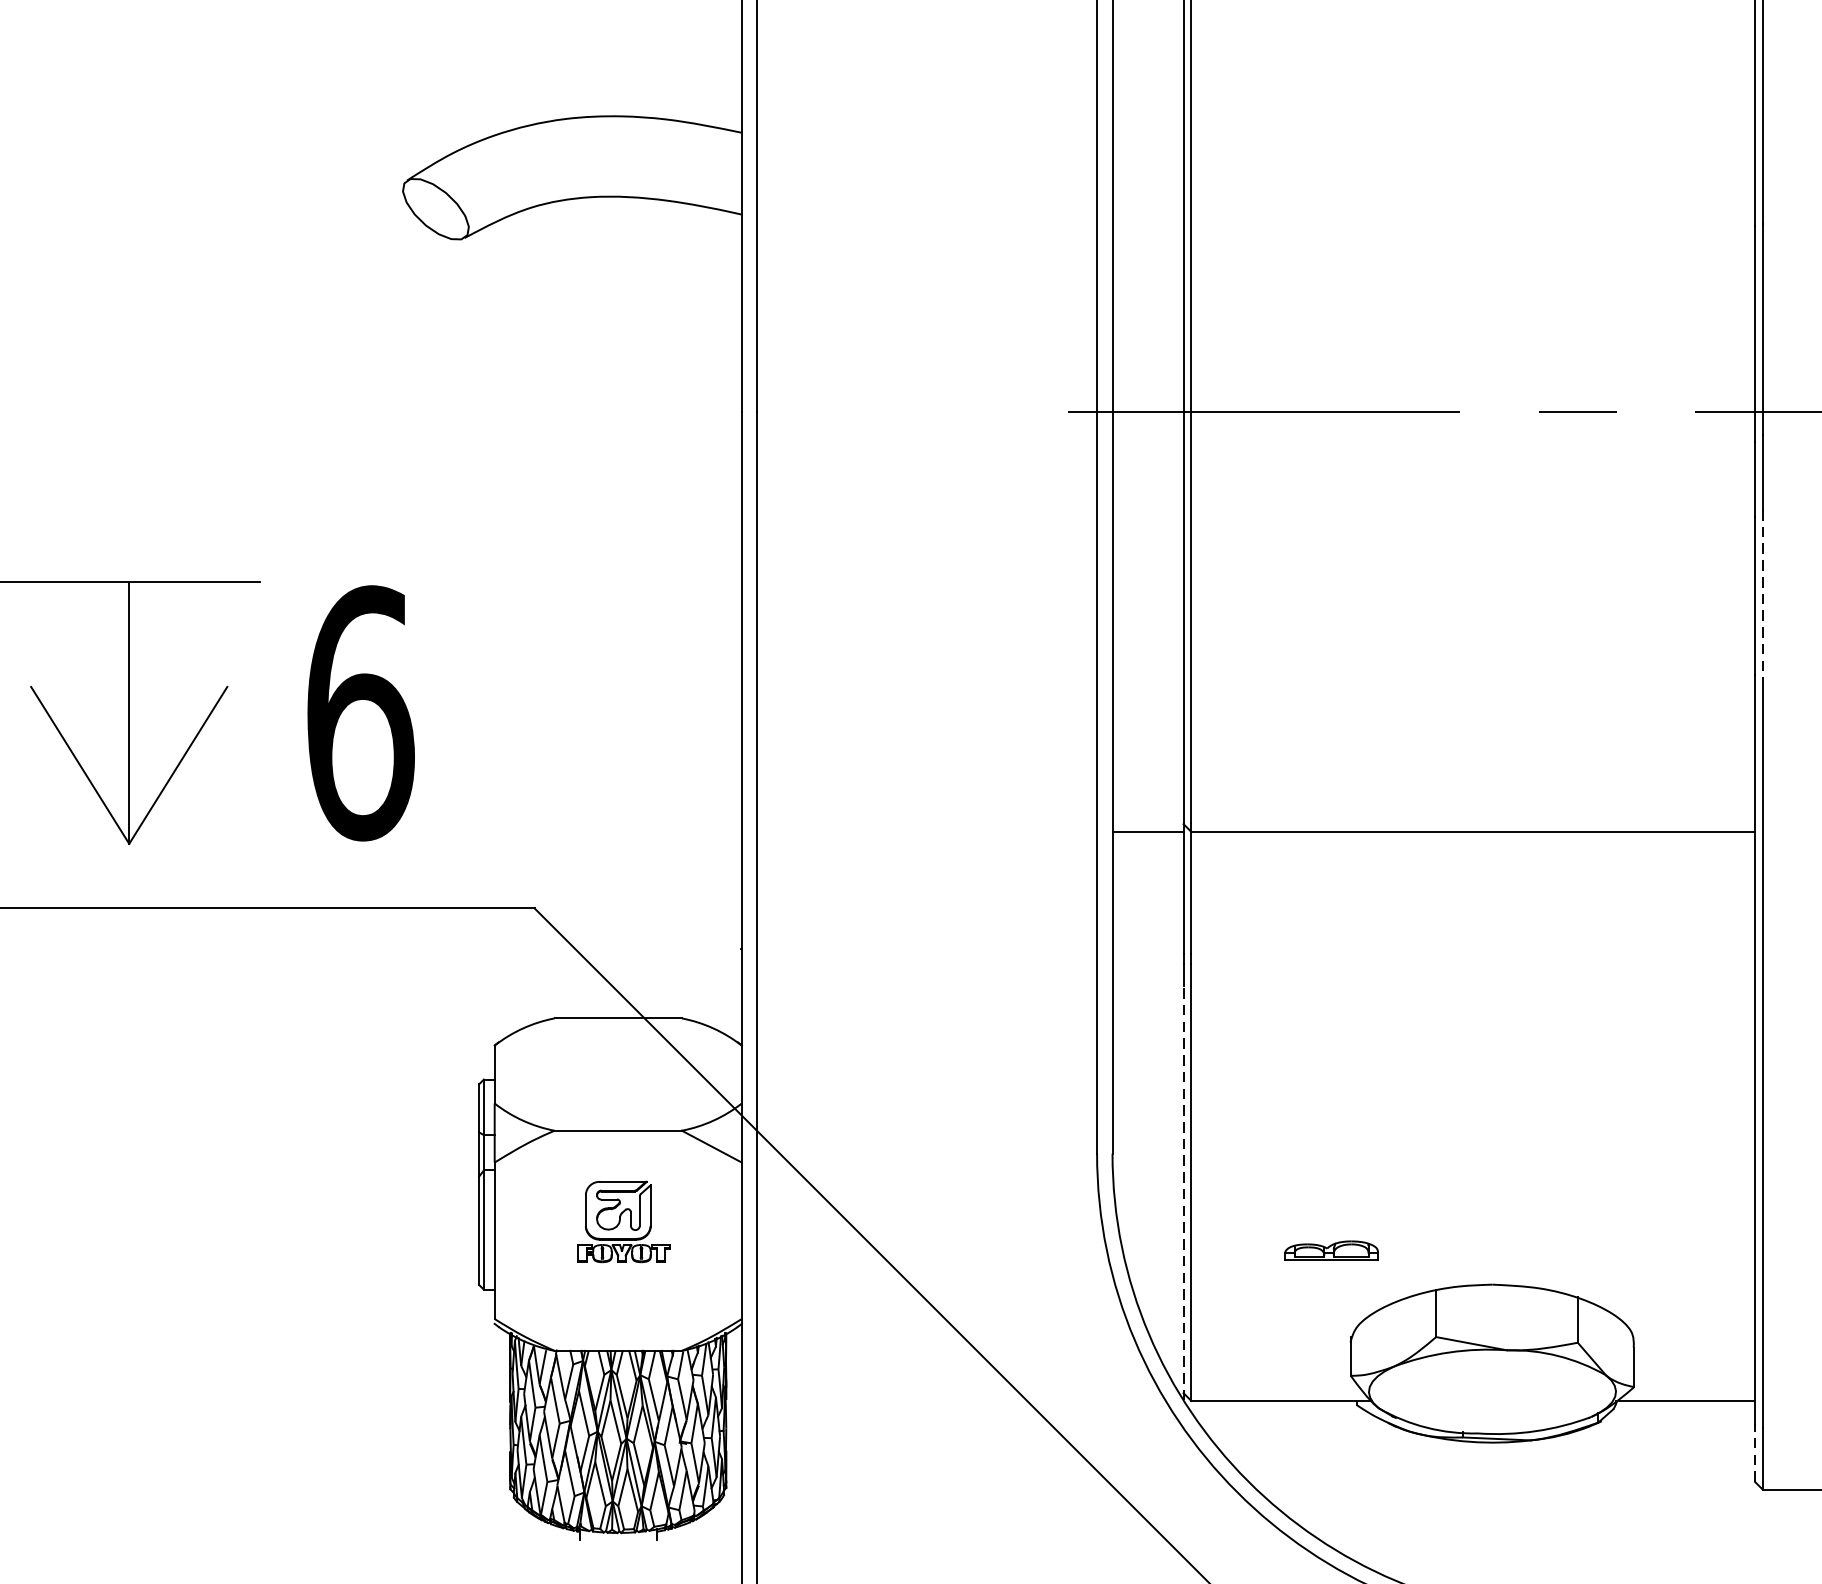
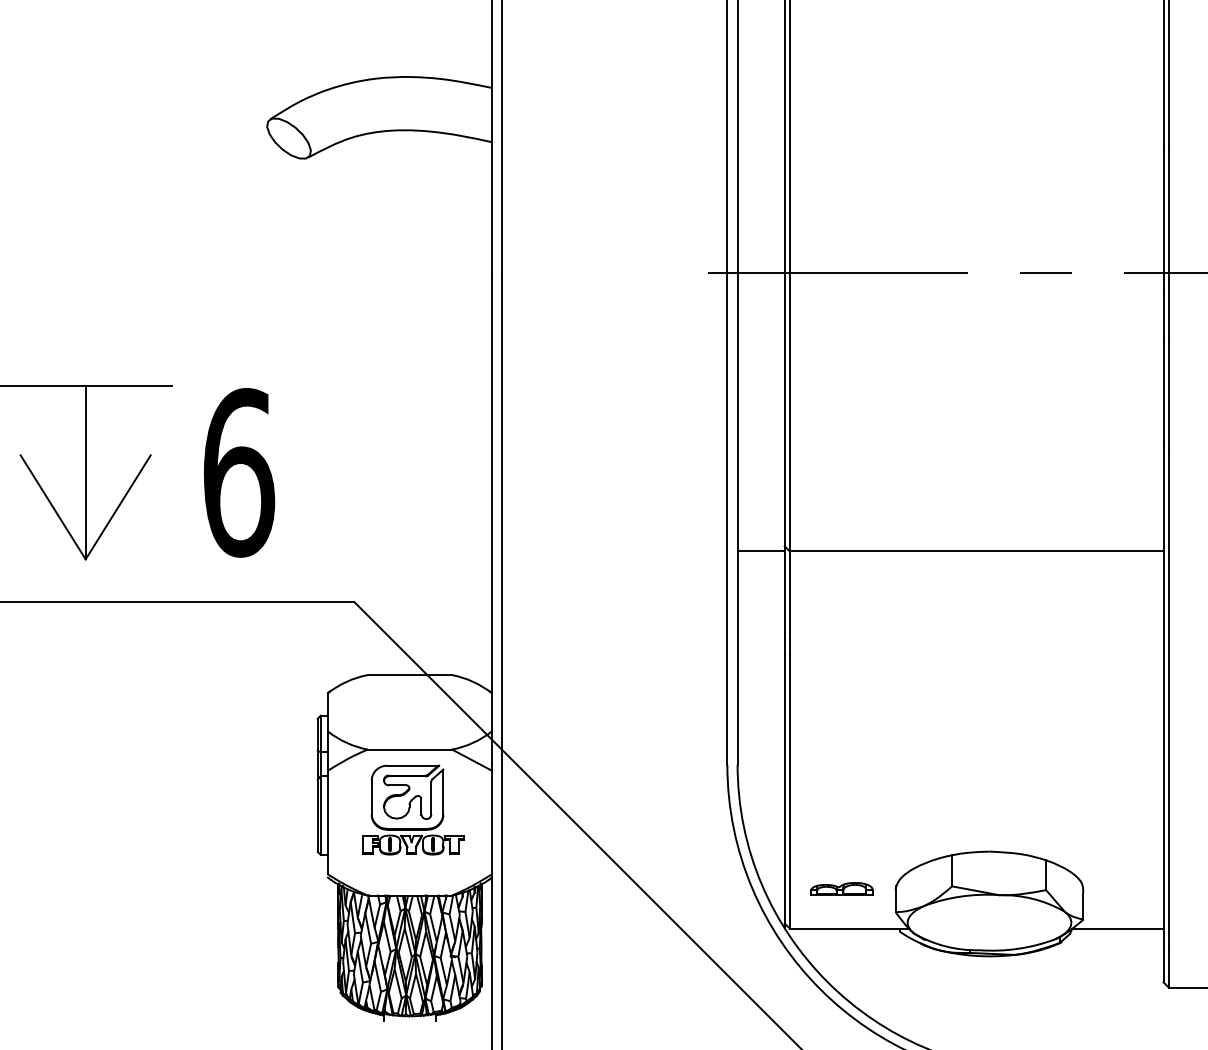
line: (1762, 595) -> (1168, 394), dashed -> solid
line: (1183, 1192) -> (784, 790), dashed -> solid
part: (623, 1221) -> (413, 809), size x1.67
part: (1331, 1249) -> (841, 888), moved
line: (1754, 1451) -> (1163, 962), dashed -> solid

